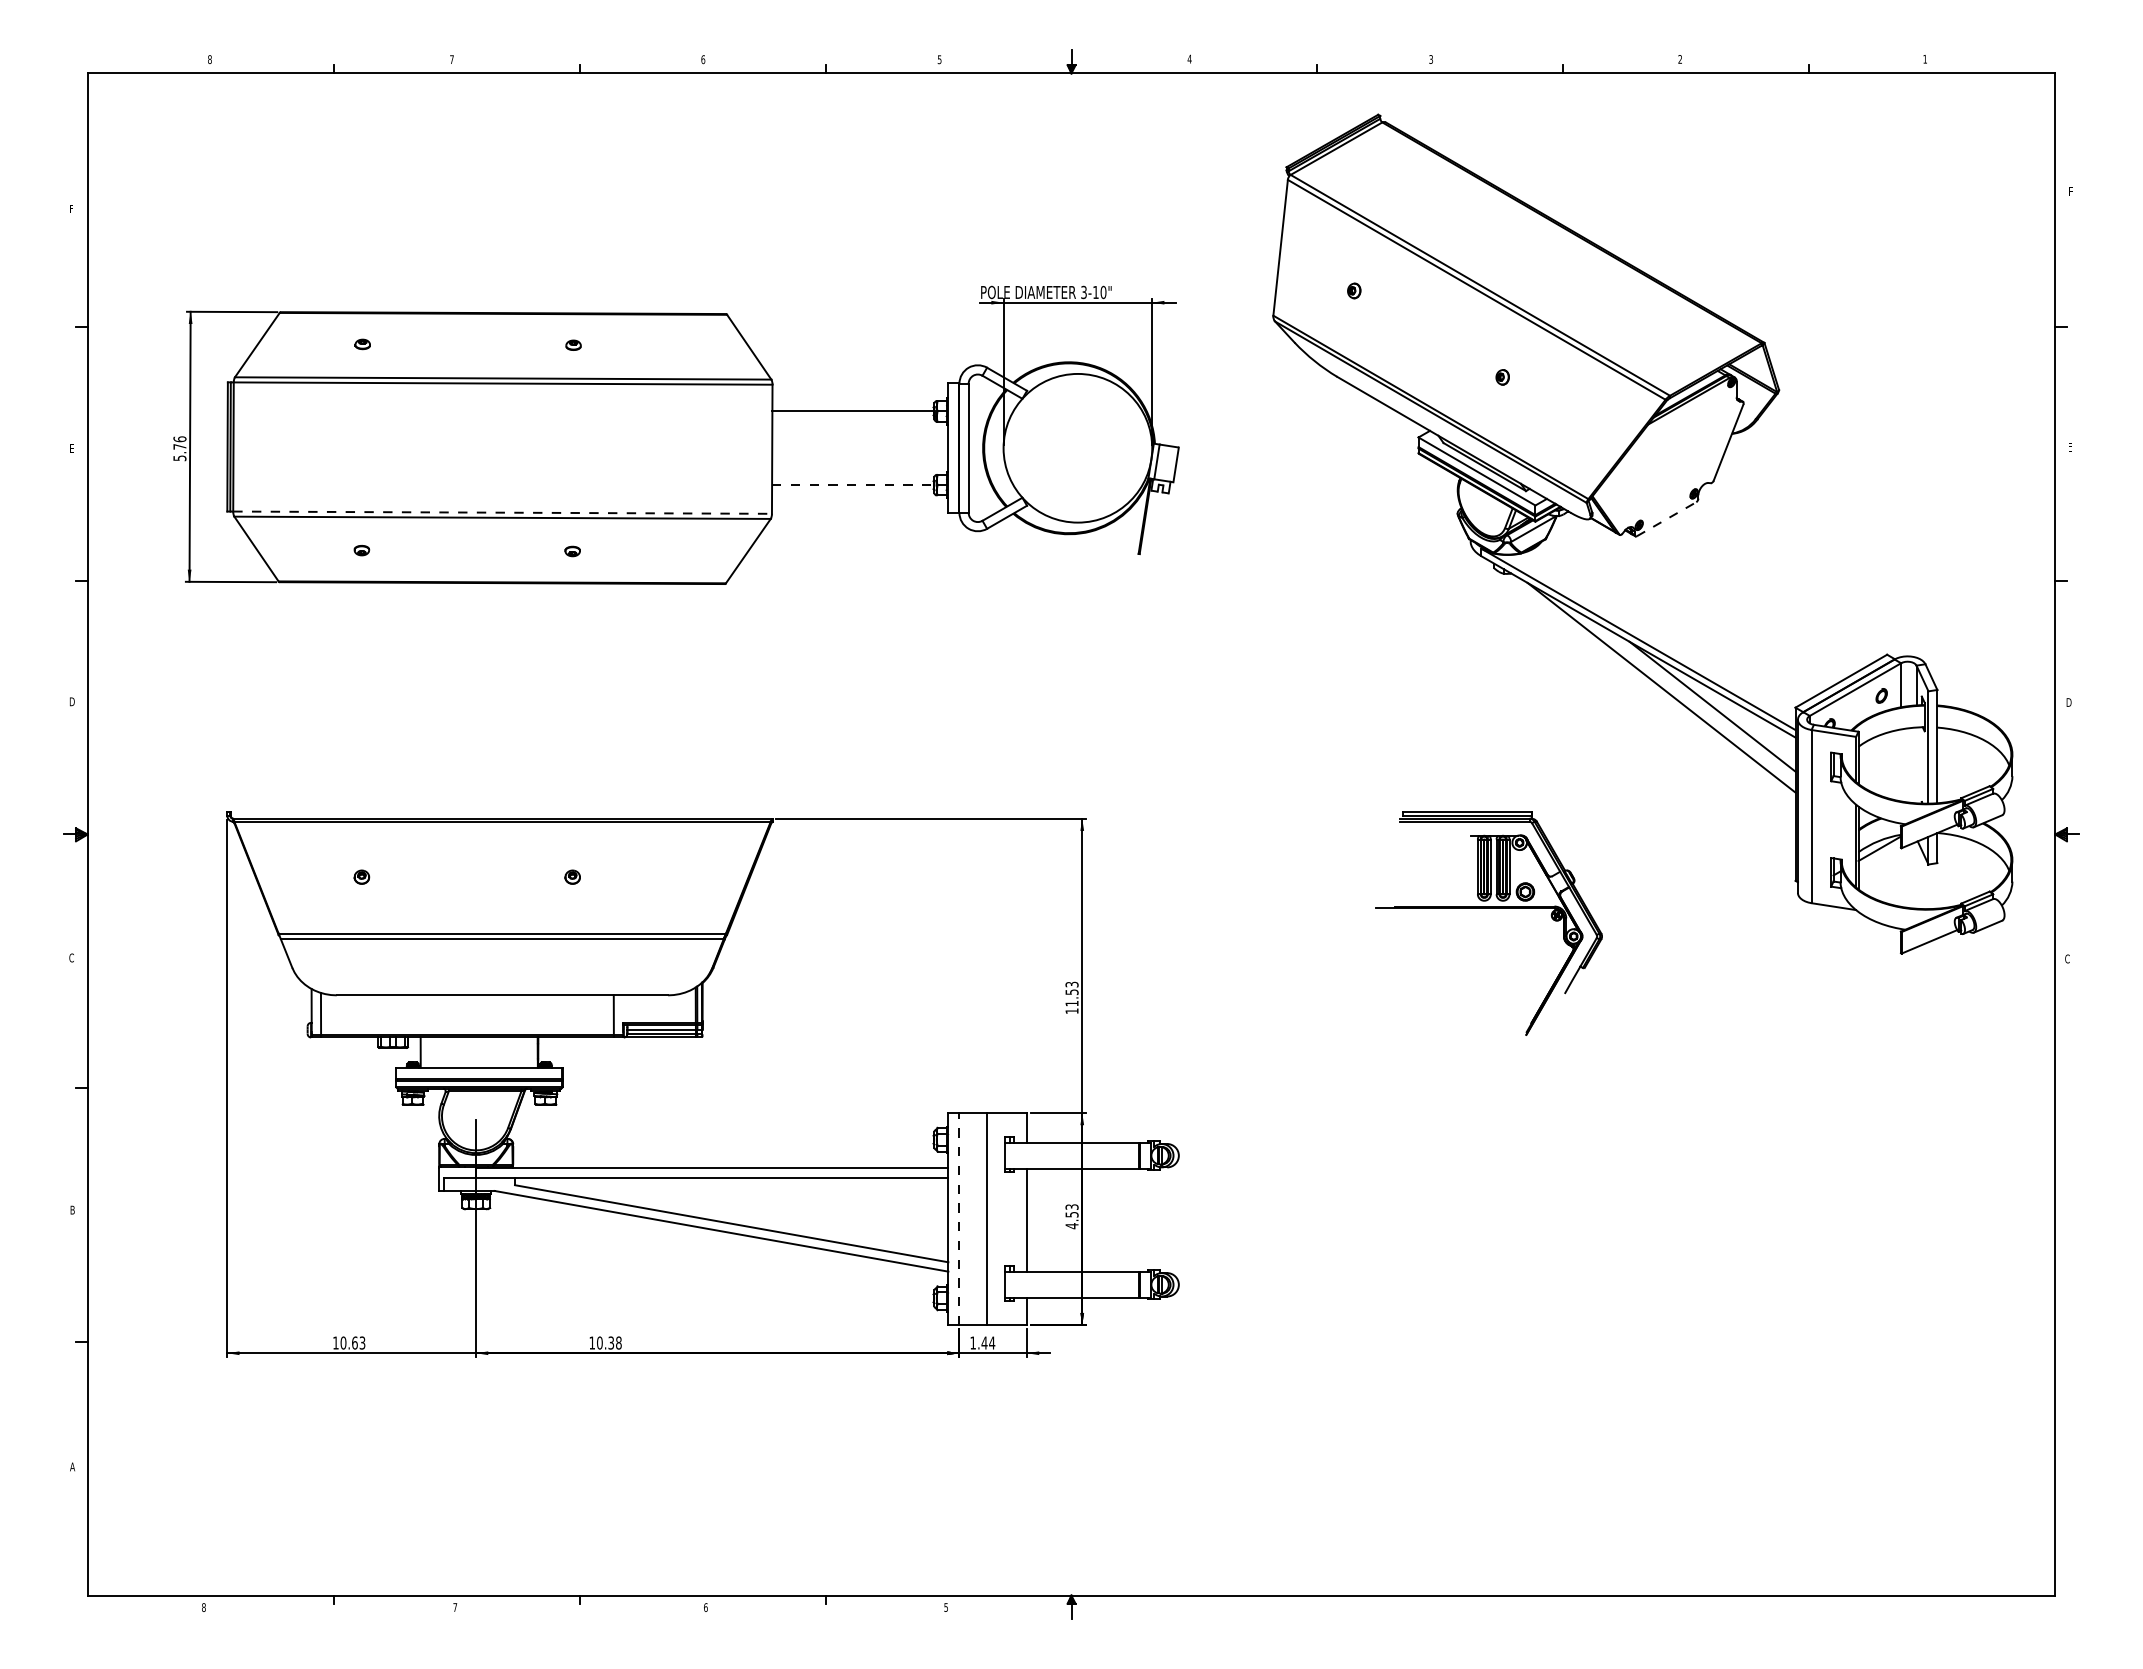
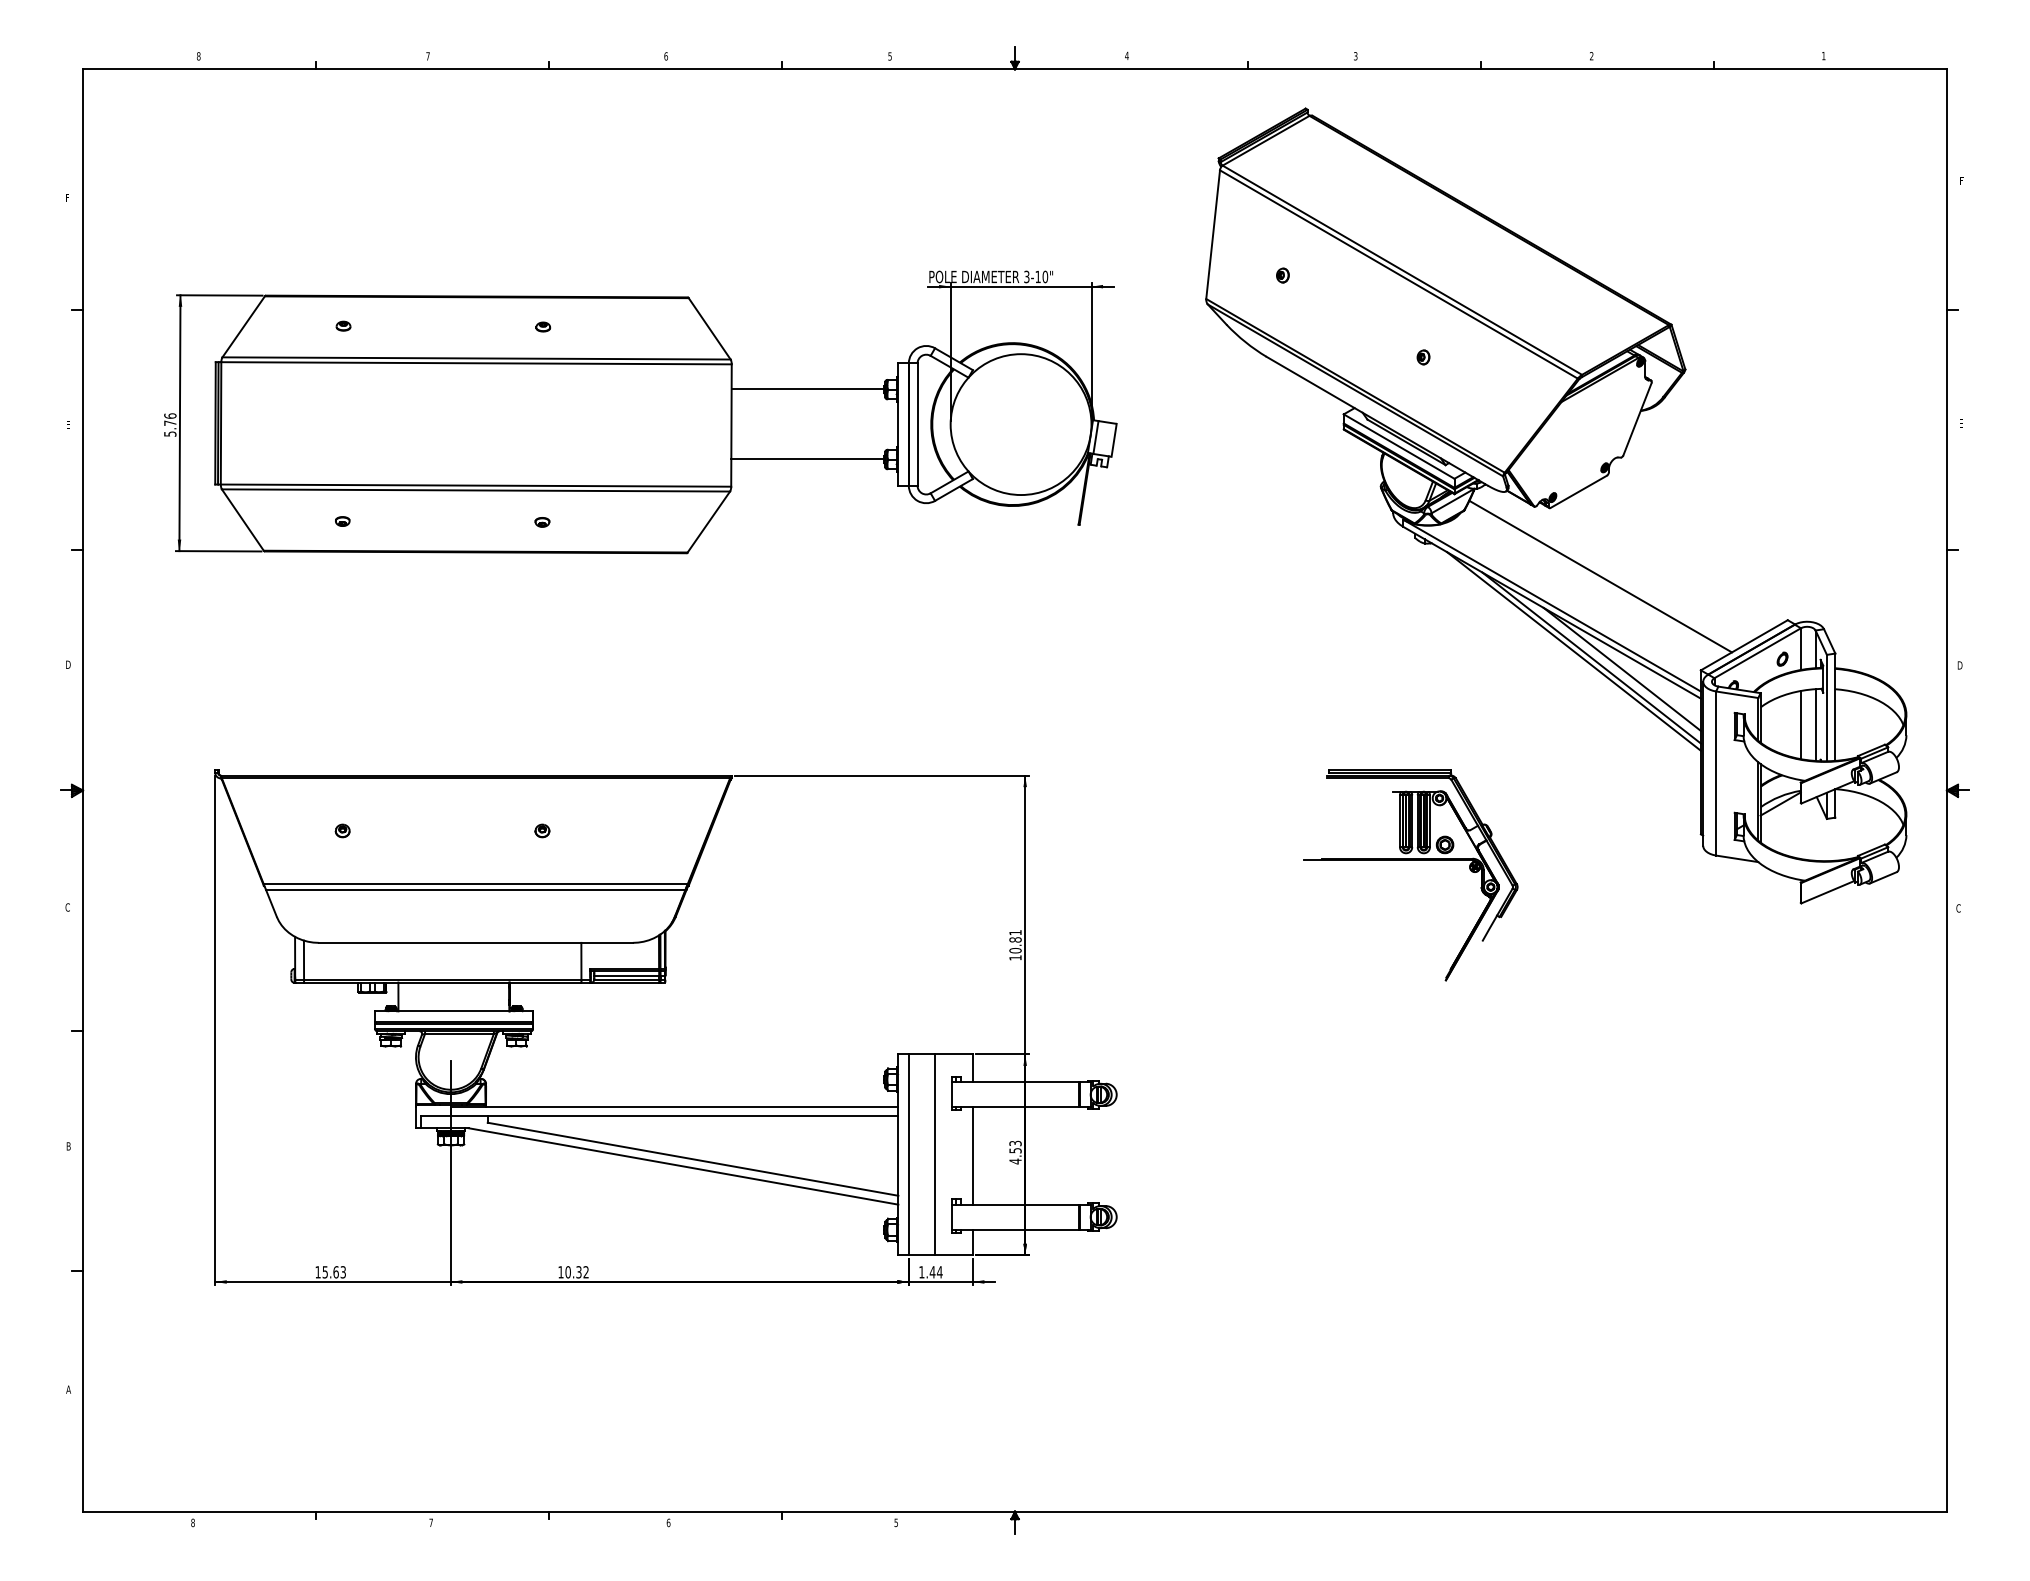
line: (852, 484) -> (807, 458), dashed -> solid
line: (503, 512) -> (476, 485), dashed -> solid
line: (1667, 518) -> (1579, 491), dashed -> solid
line: (1689, 608) -> (1600, 576), added
line: (1679, 694) -> (1591, 657), added
line: (1901, 765) -> (1801, 725), added
line: (1916, 765) -> (1815, 725), added
text: (1071, 993) -> (1015, 941), 11.53 -> 10.81
line: (959, 1218) -> (908, 1154), dashed -> solid
text: (343, 1342) -> (325, 1271), 10.63 -> 15.63
text: (618, 1342) -> (585, 1271), 10.38 -> 10.32

